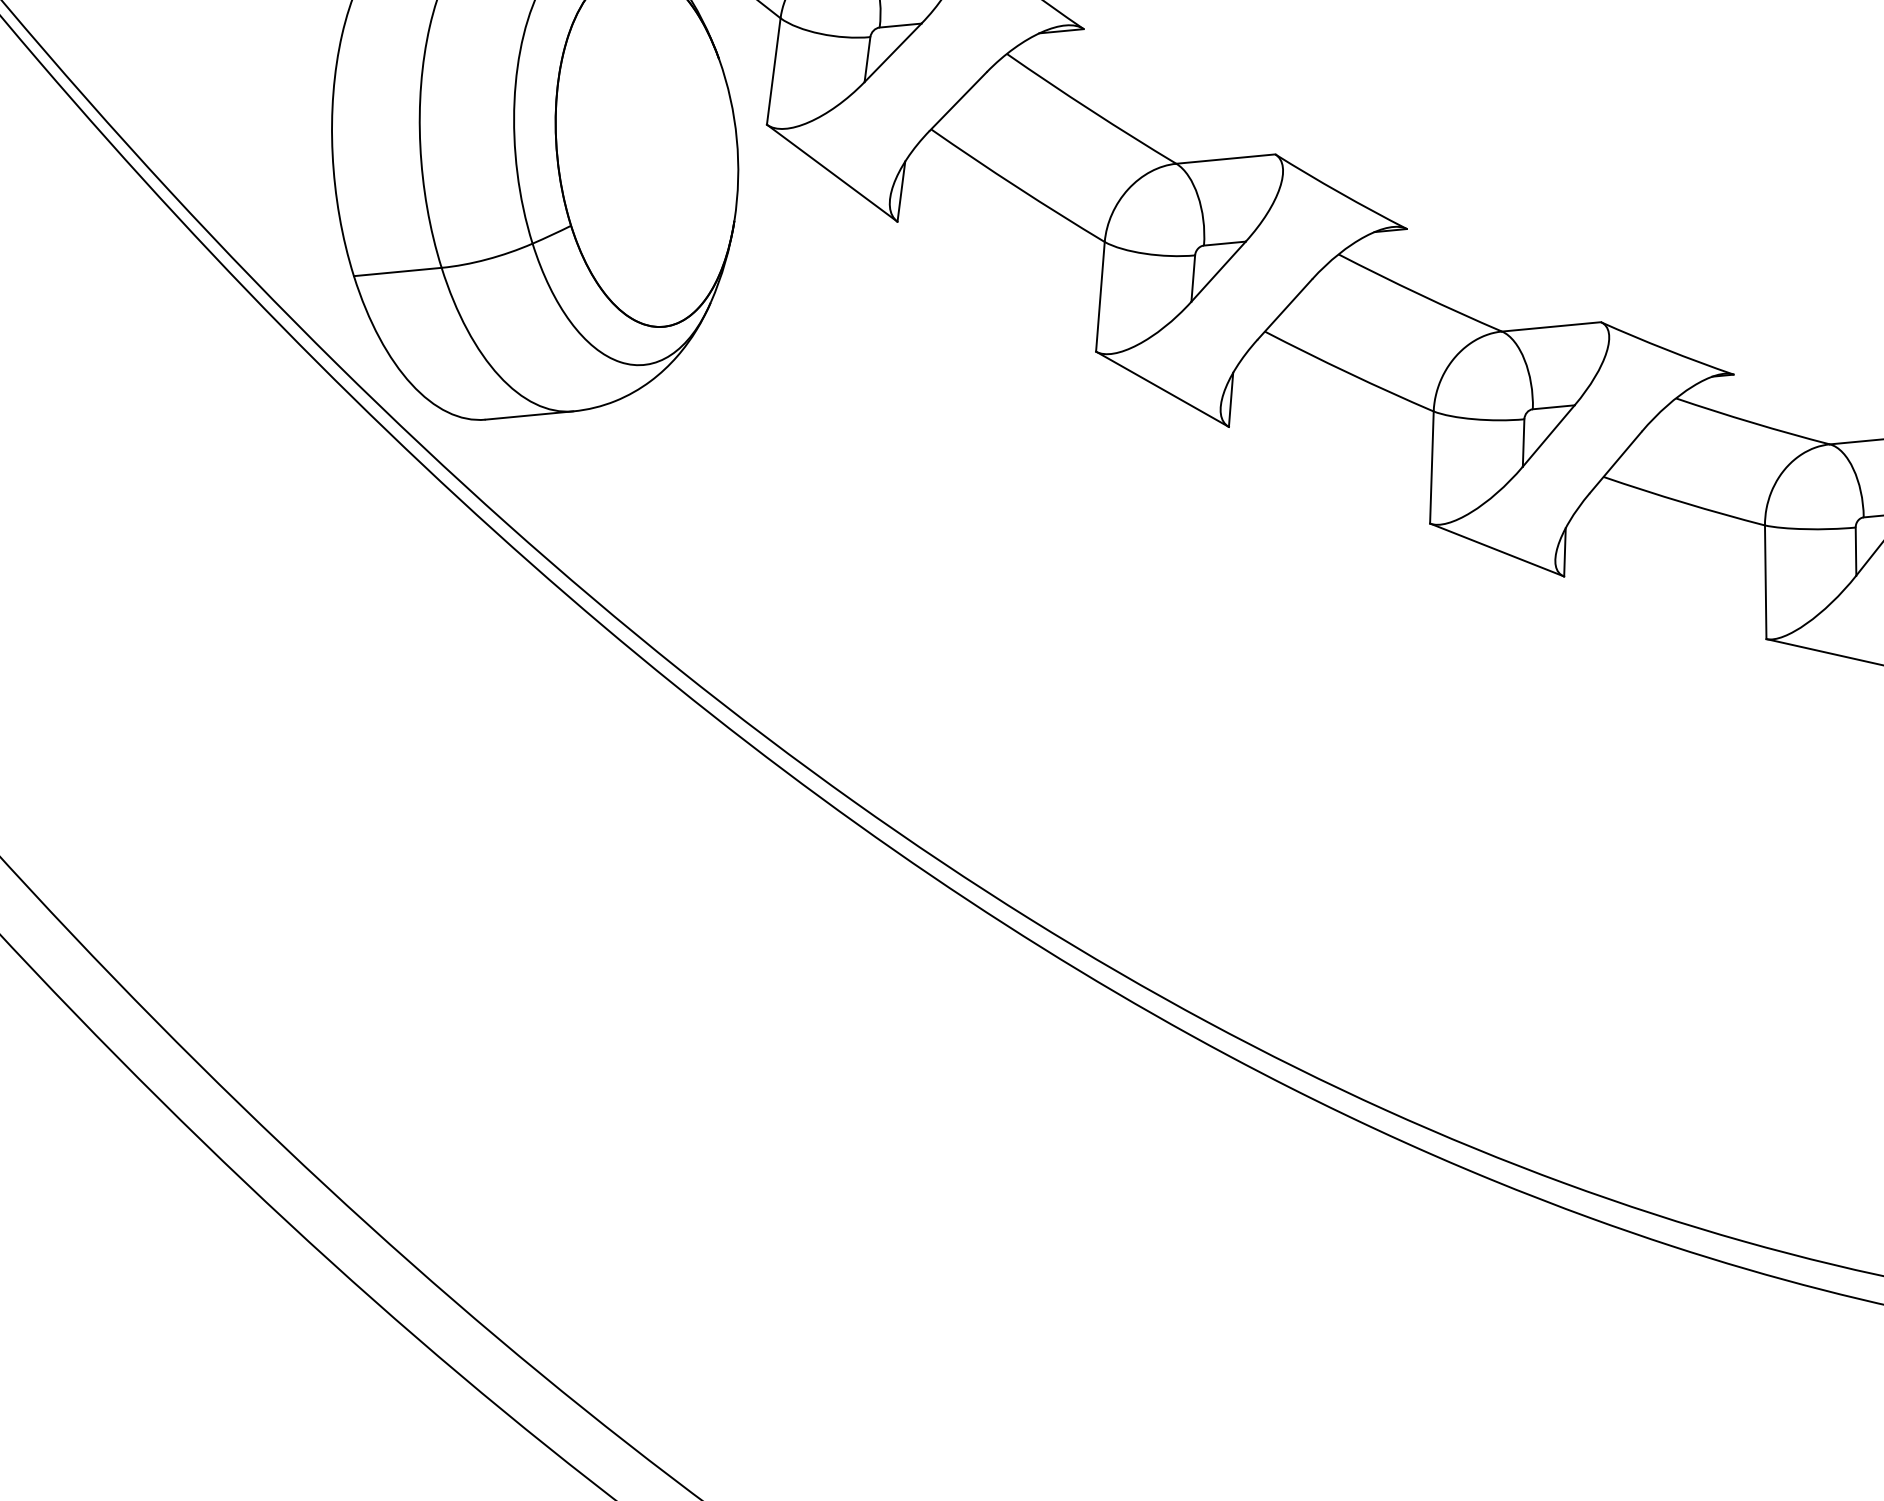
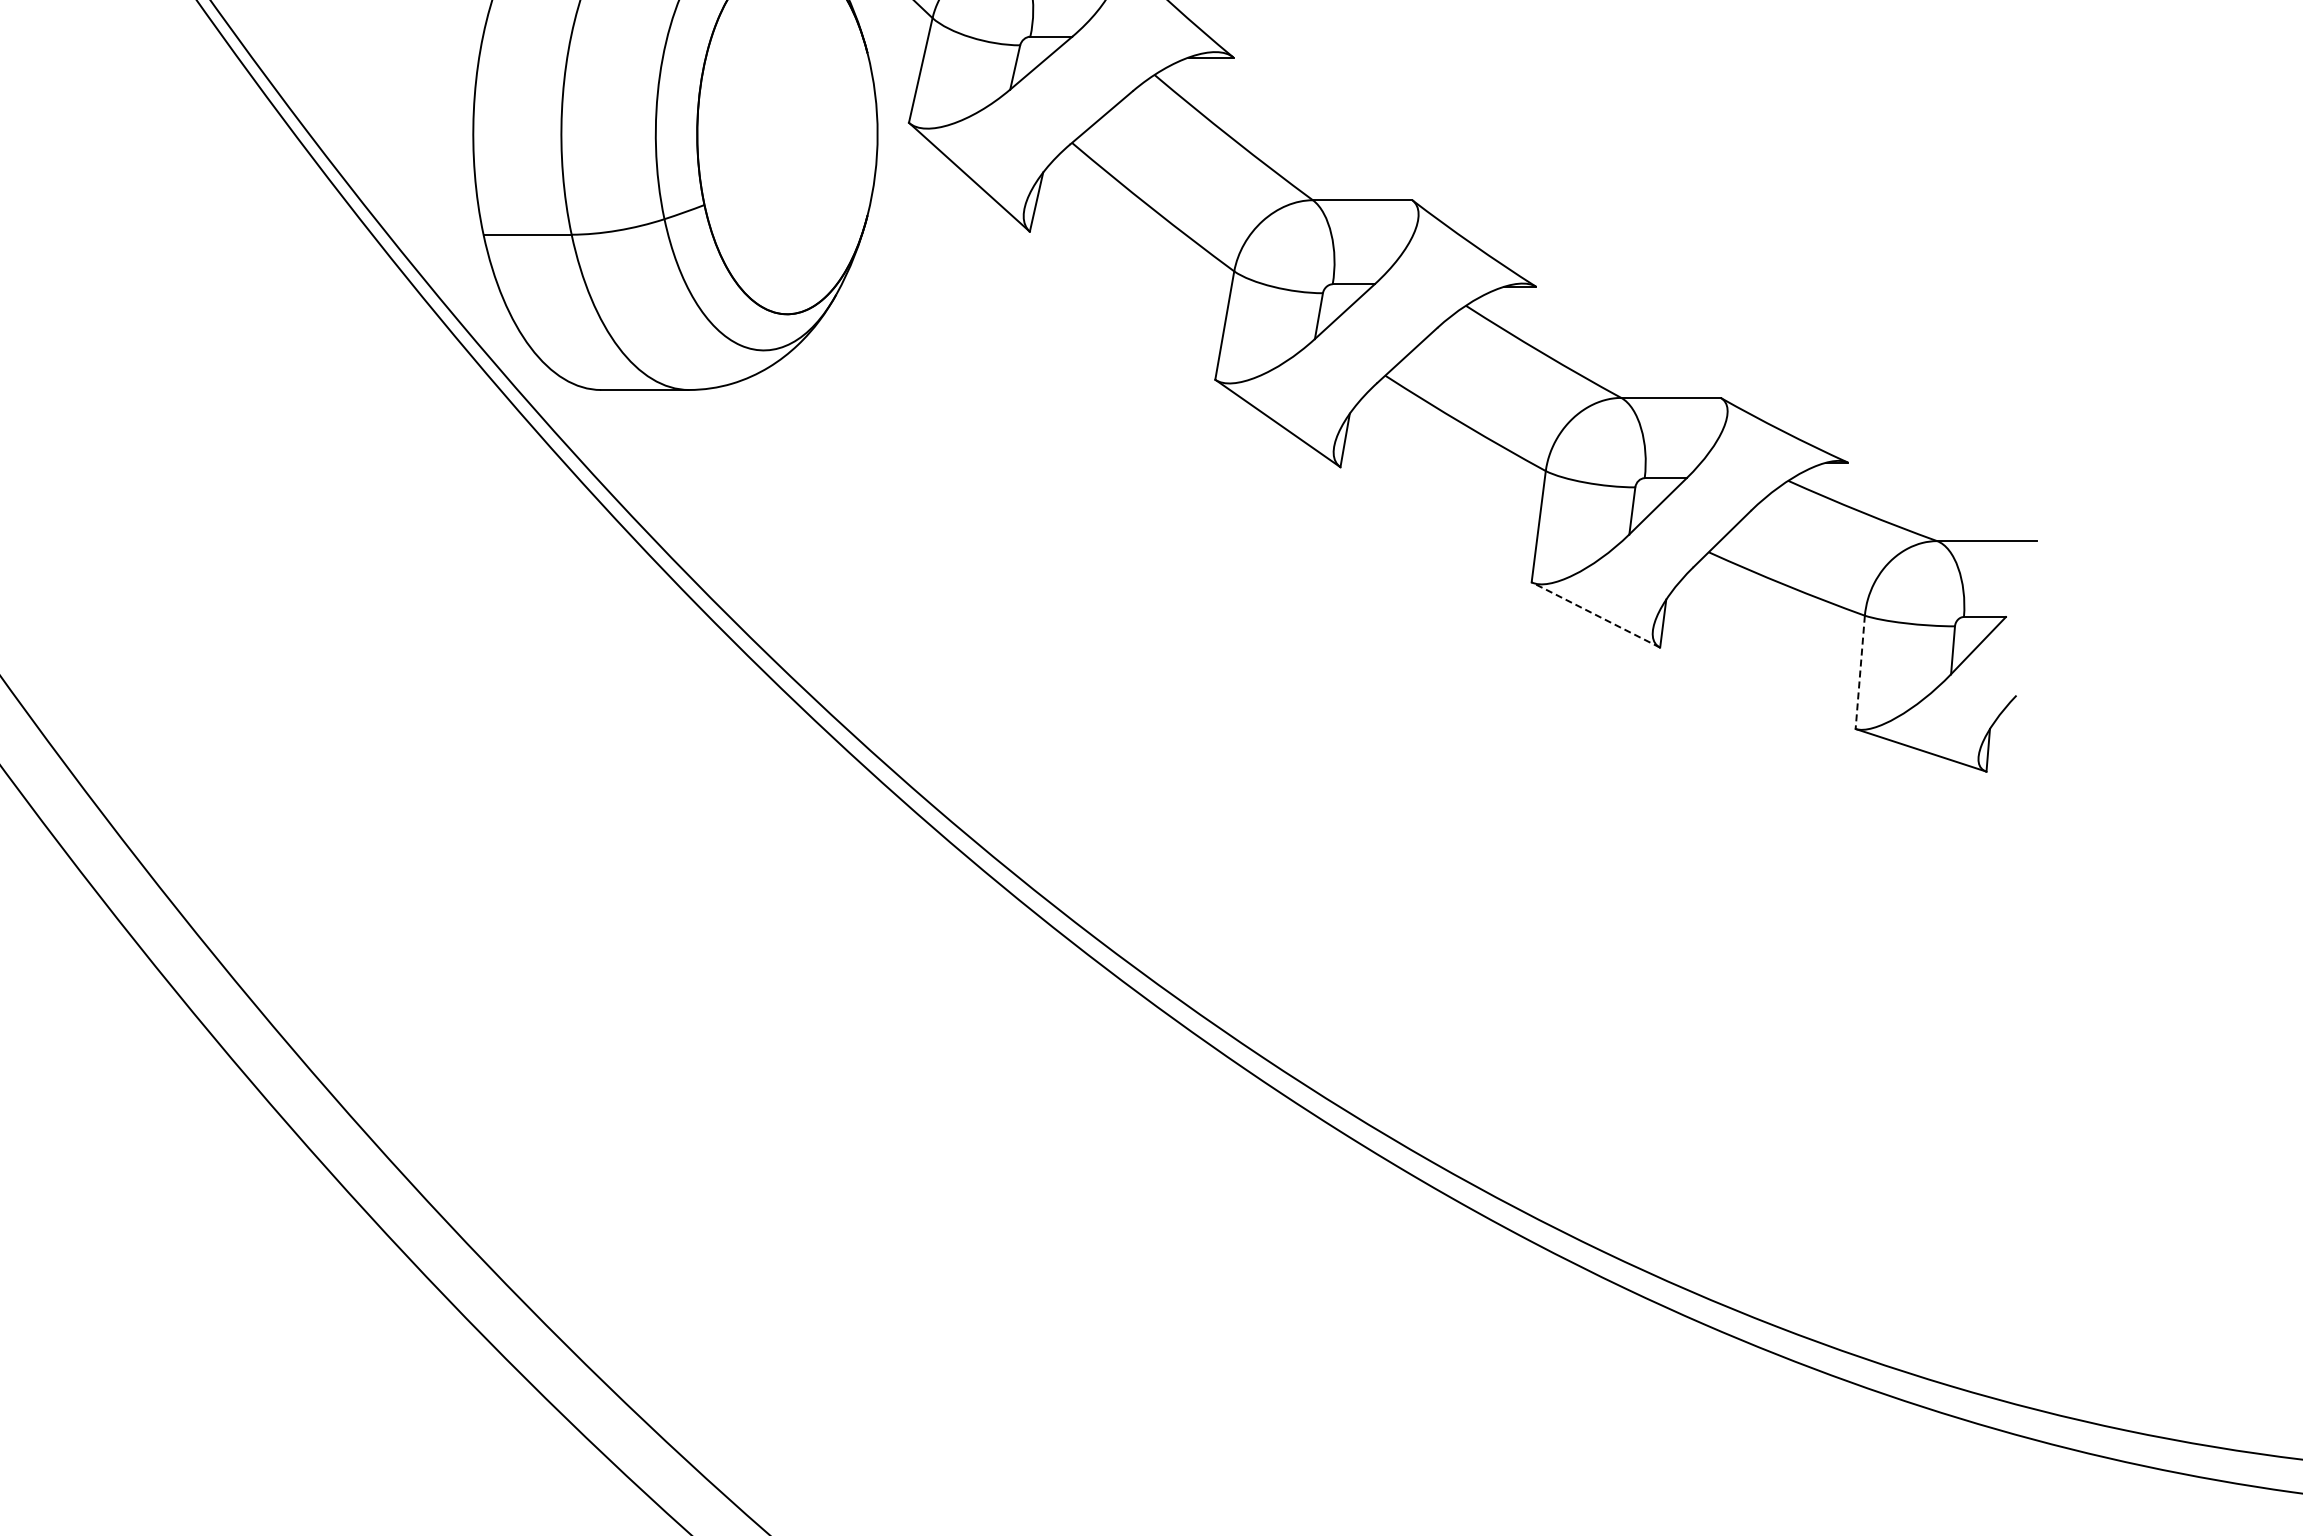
line: (1496, 549) -> (1595, 614), solid -> dashed
line: (1765, 582) -> (1860, 672), solid -> dashed

